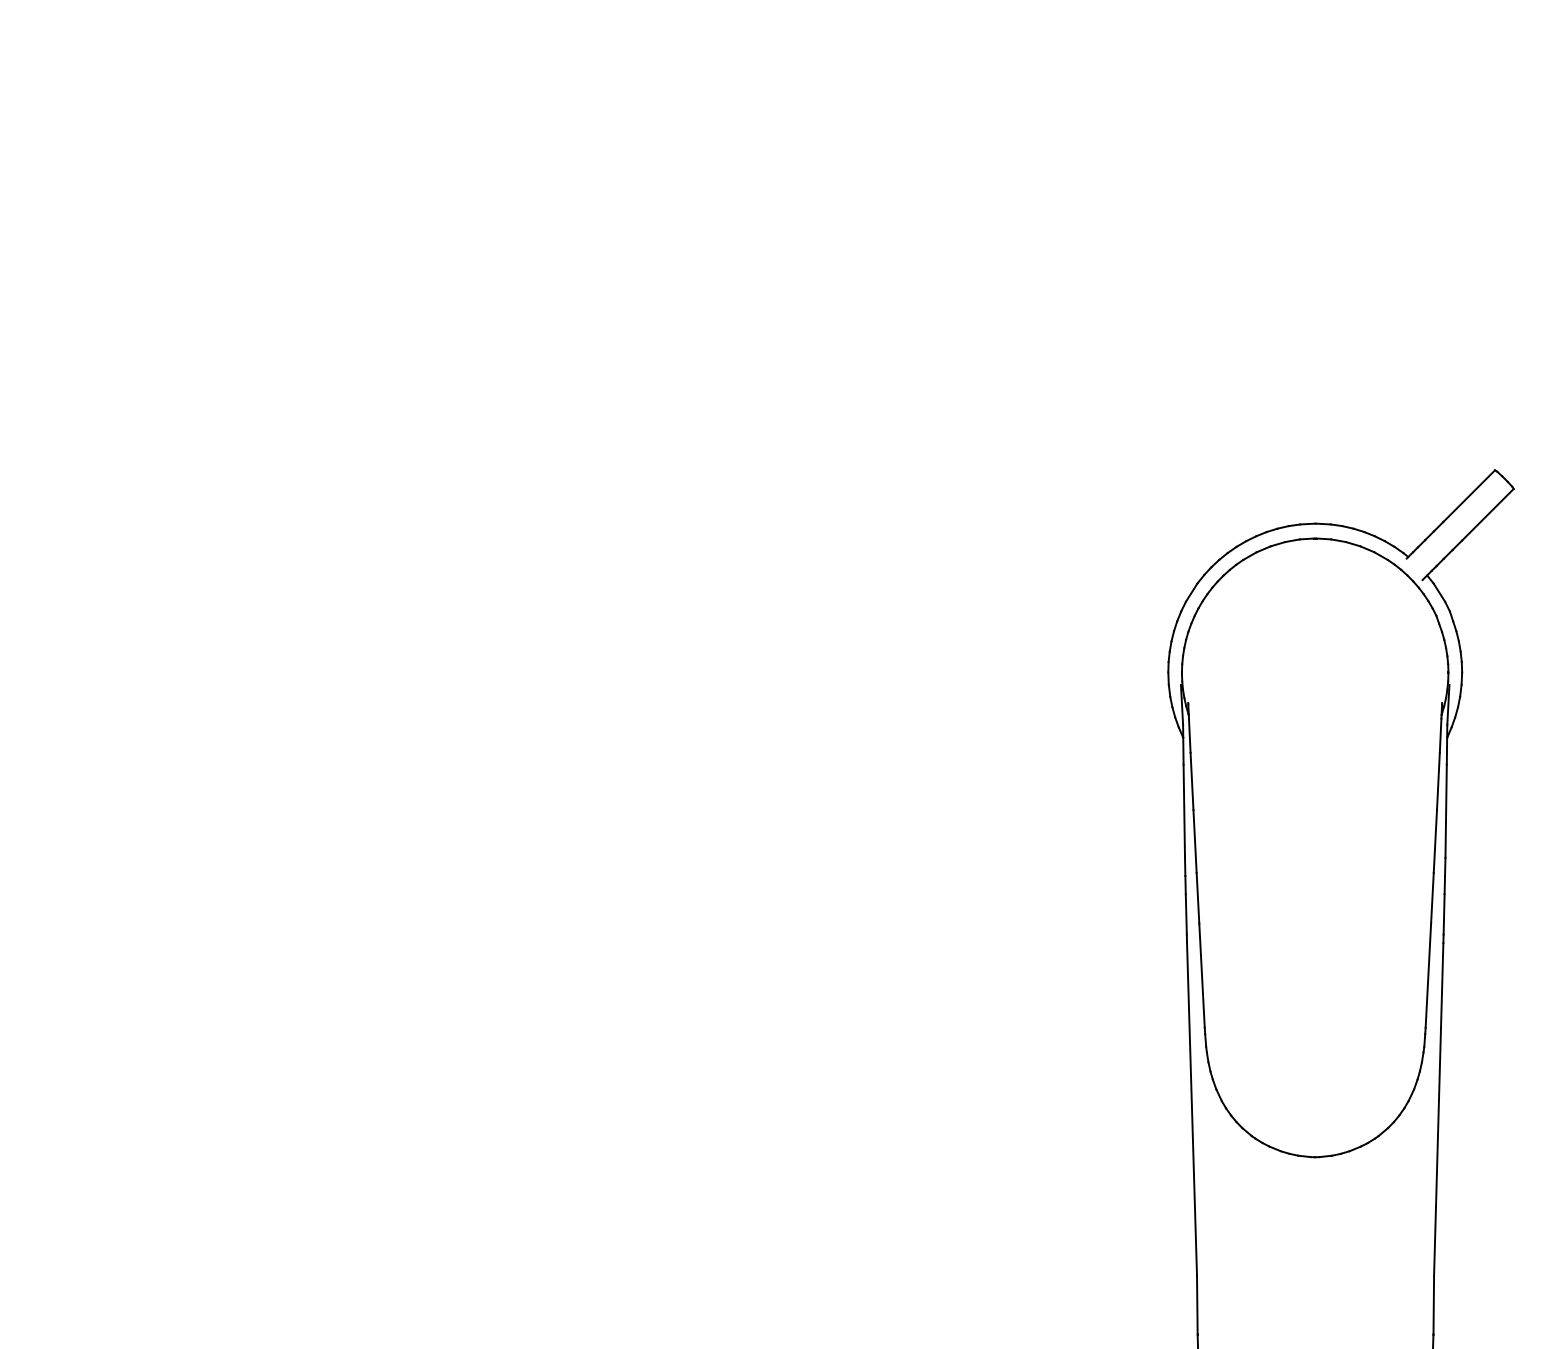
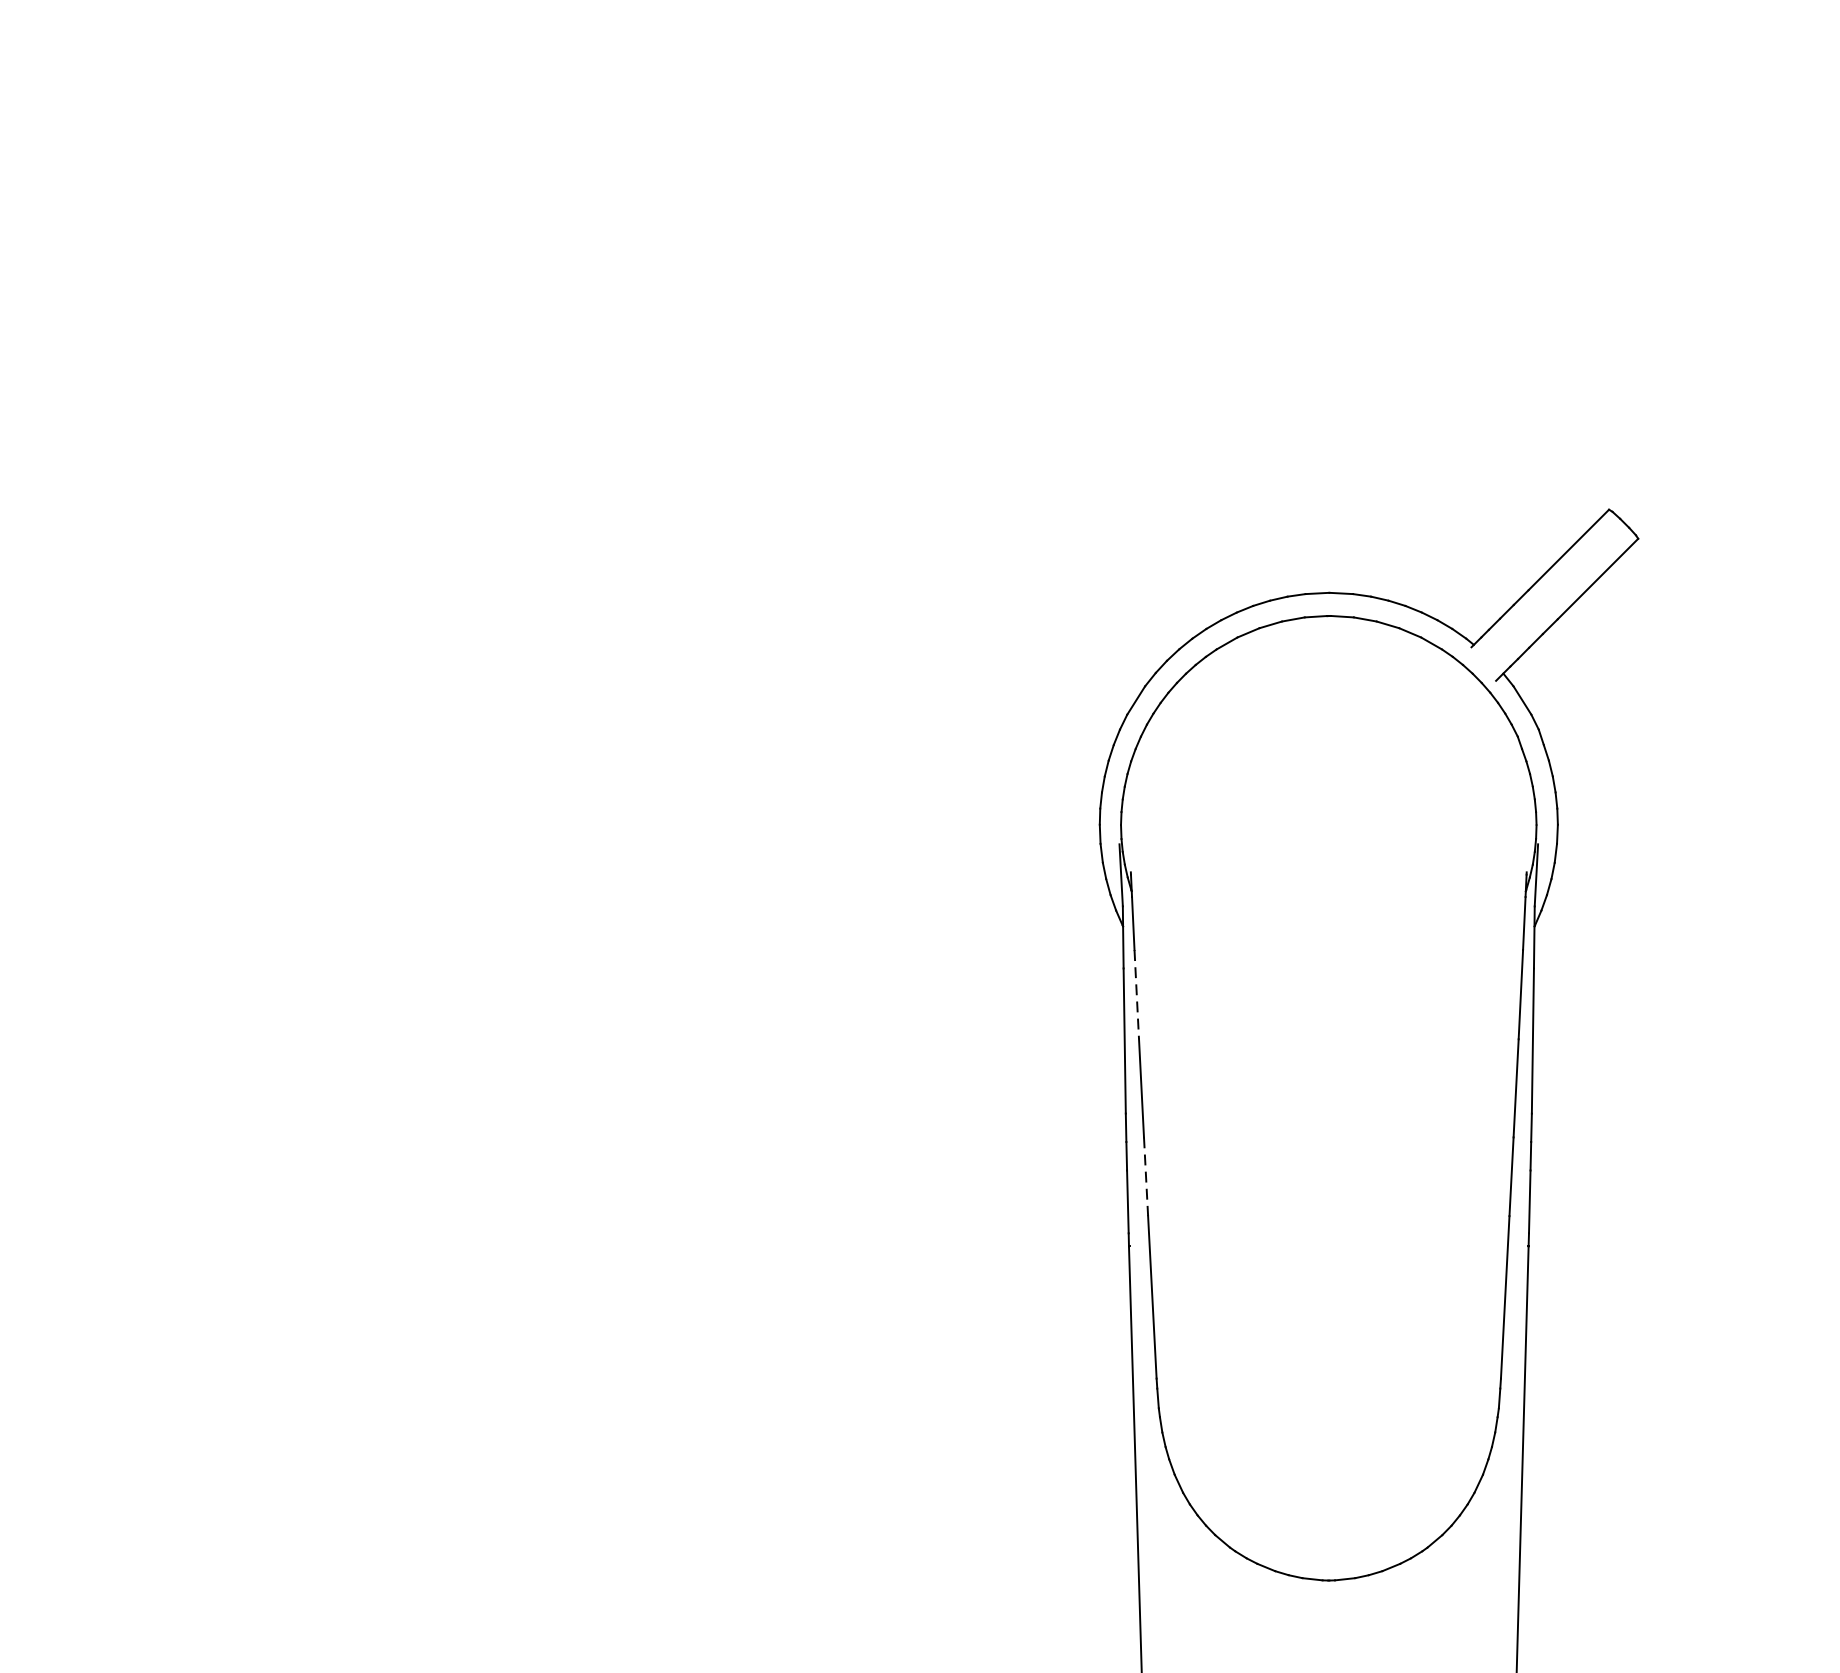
line: (1192, 781) -> (1137, 994), solid -> dashed
line: (1198, 898) -> (1146, 1177), solid -> dashed

